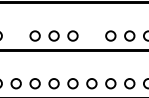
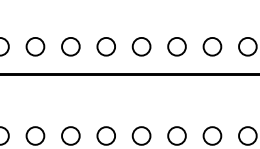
circle: (15, 35) -> (34, 45), added
circle: (91, 35) -> (176, 45), added

